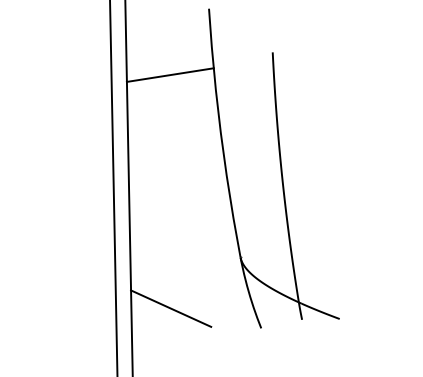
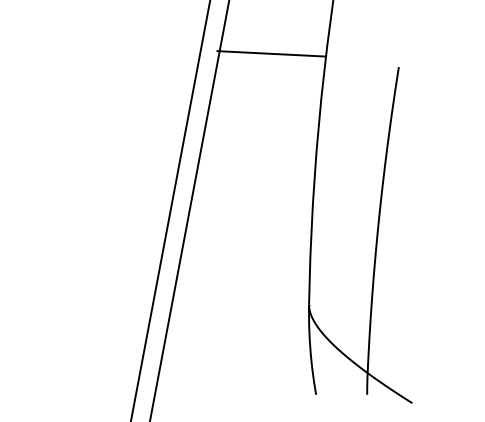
line: (169, 74) -> (270, 52), moved
line: (171, 308) -> (213, 348), removed

